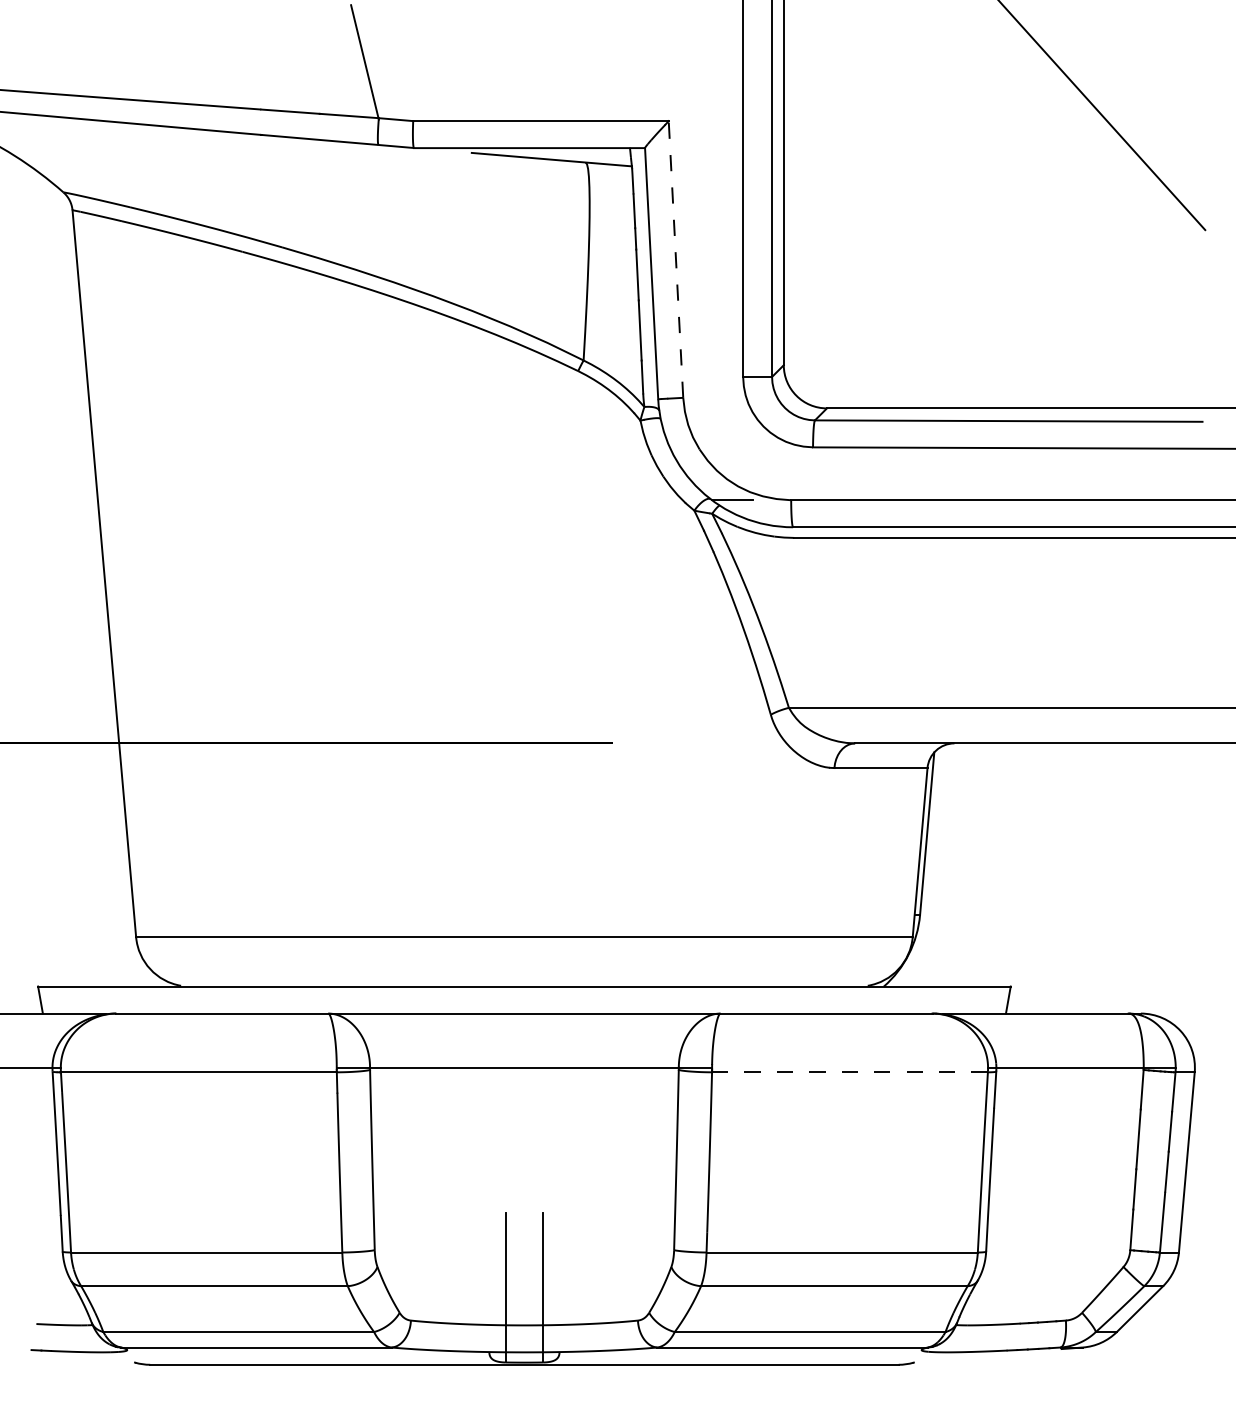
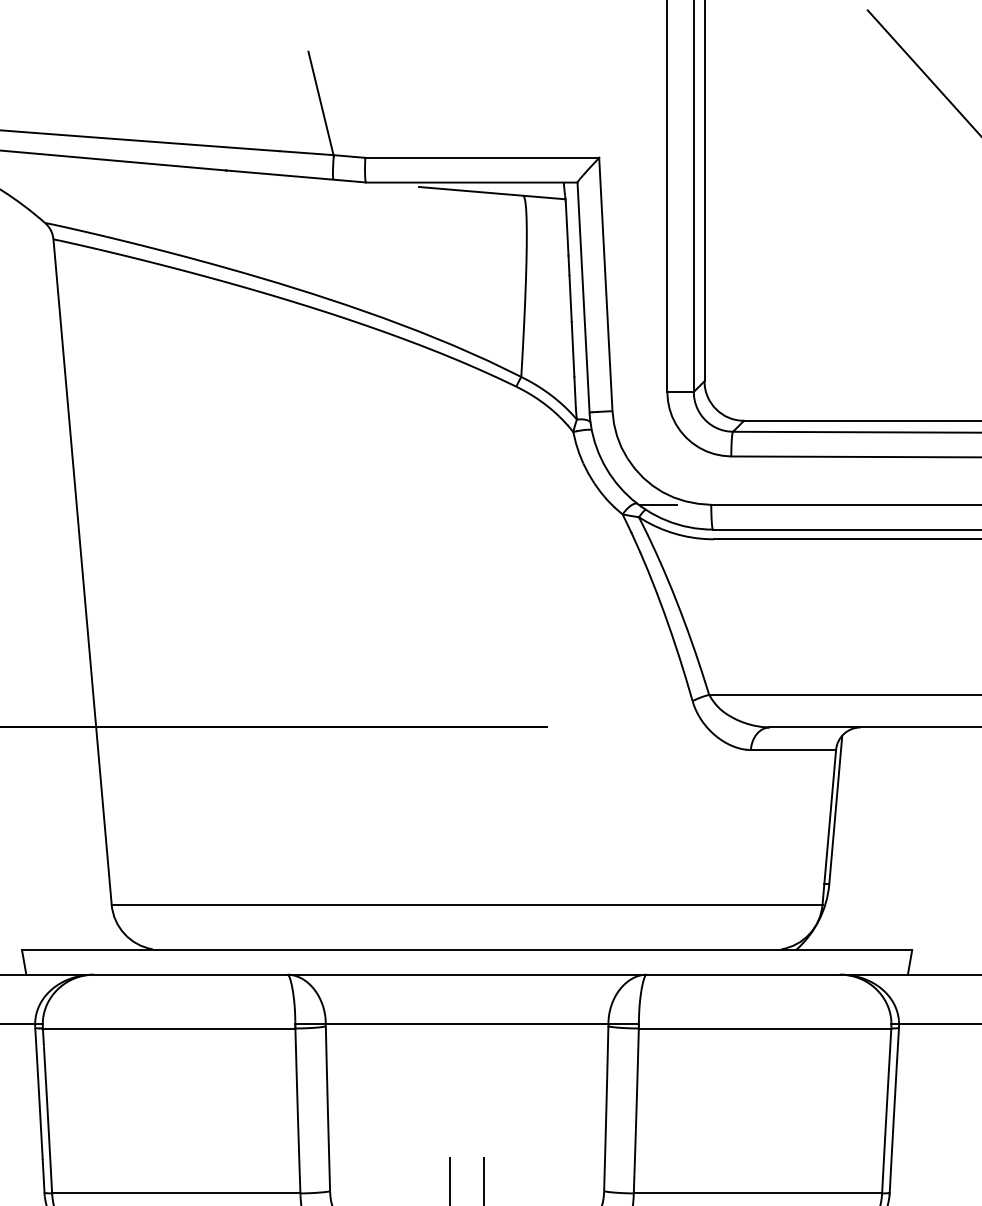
line: (675, 259) -> (605, 284), dashed -> solid
line: (849, 1072) -> (764, 1028), dashed -> solid

